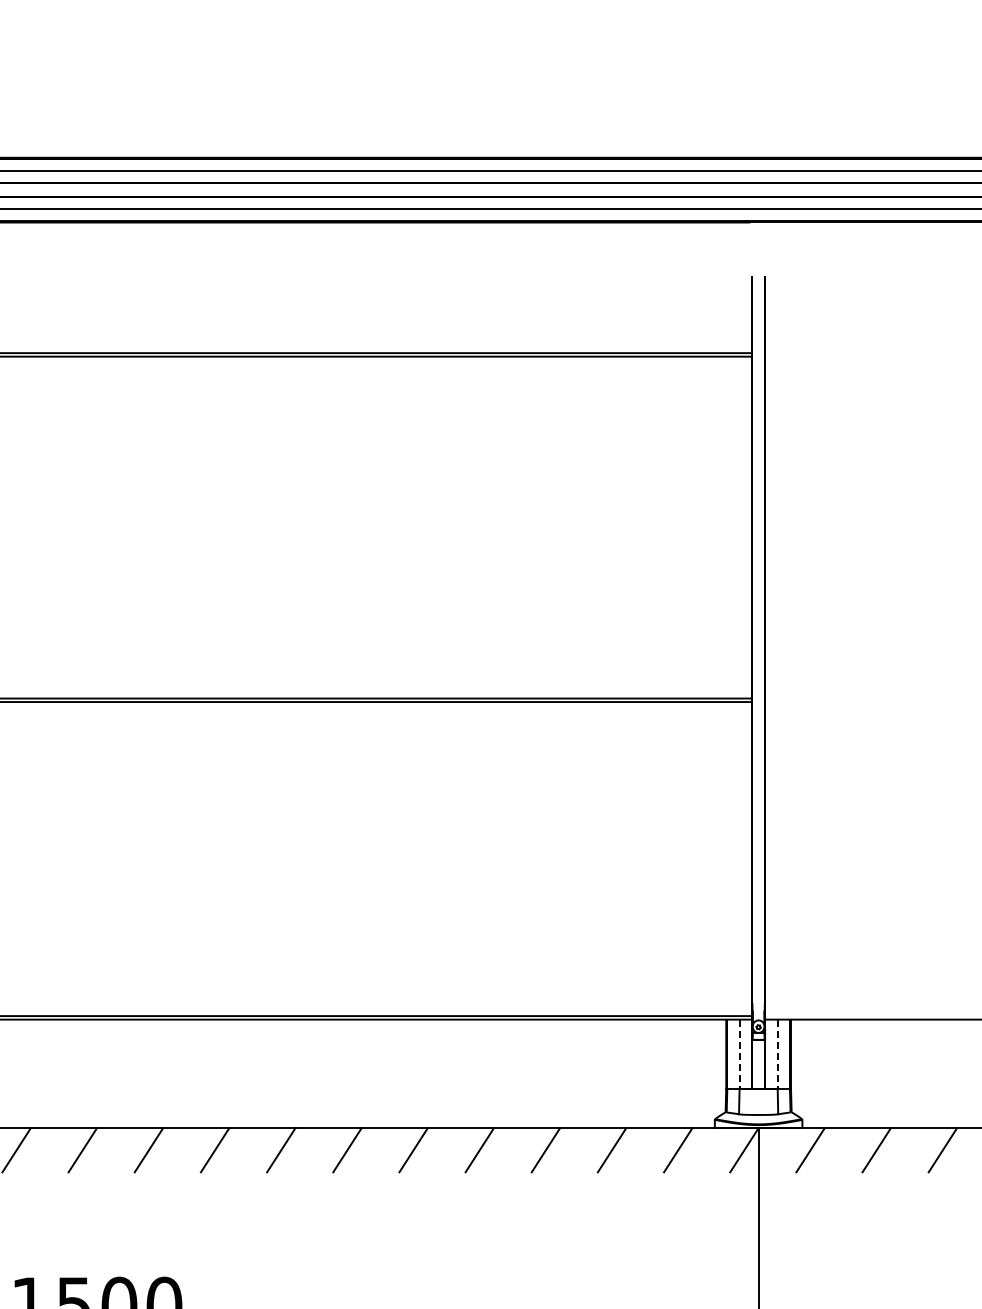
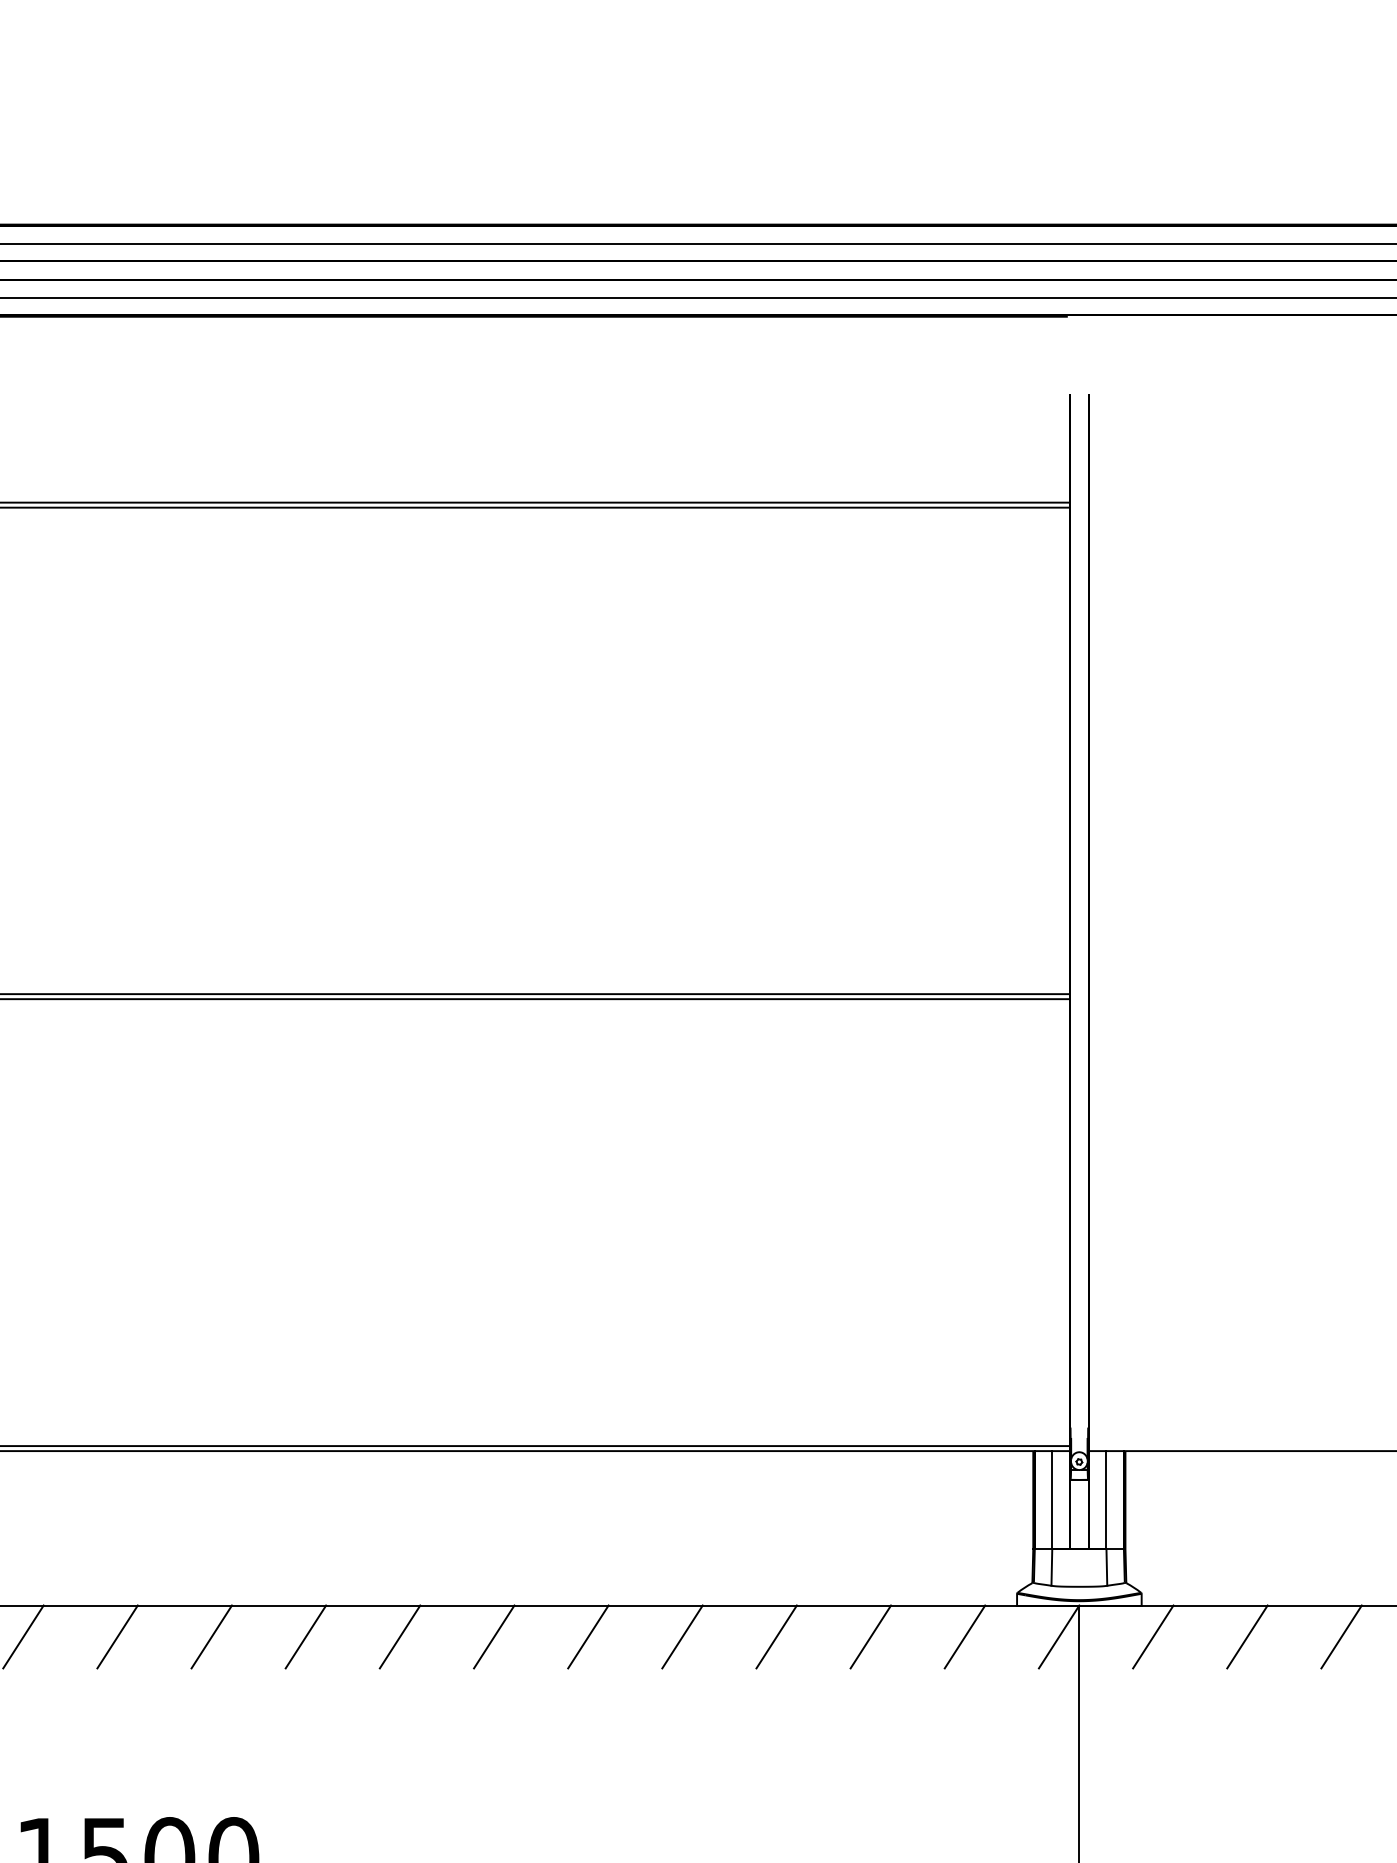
line: (739, 1054) -> (1052, 1500), dashed -> solid
line: (777, 1054) -> (1106, 1500), dashed -> solid

